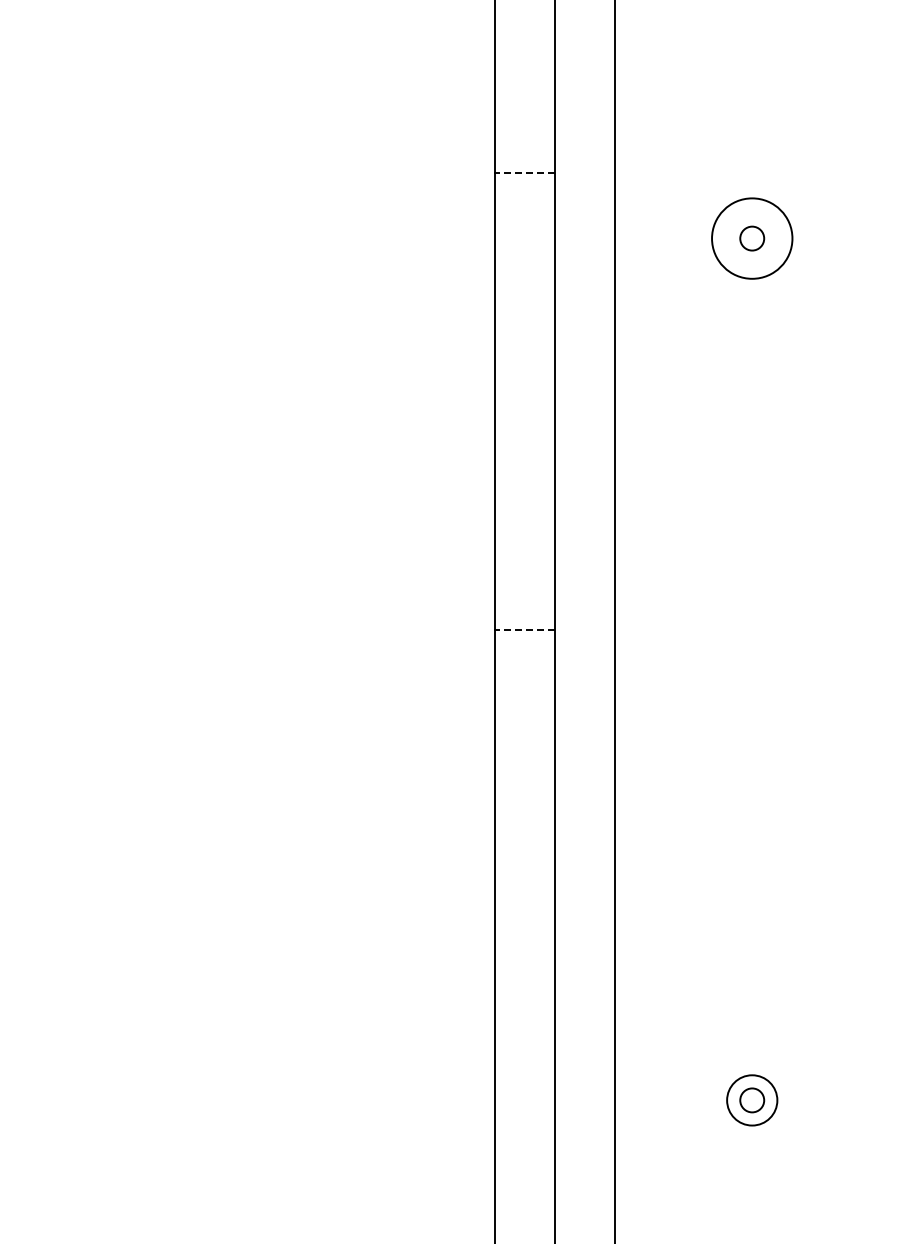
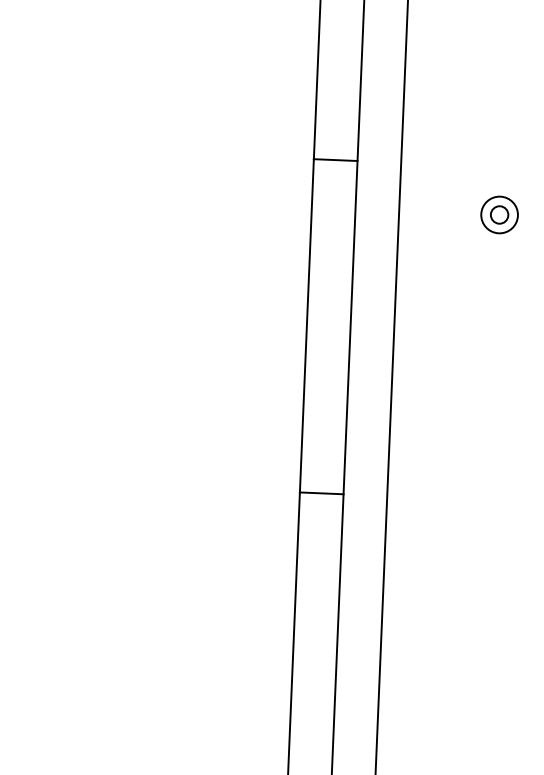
line: (524, 172) -> (335, 159), dashed -> solid
circle: (752, 238) -> (499, 214), size x0.62
line: (524, 629) -> (321, 493), dashed -> solid

